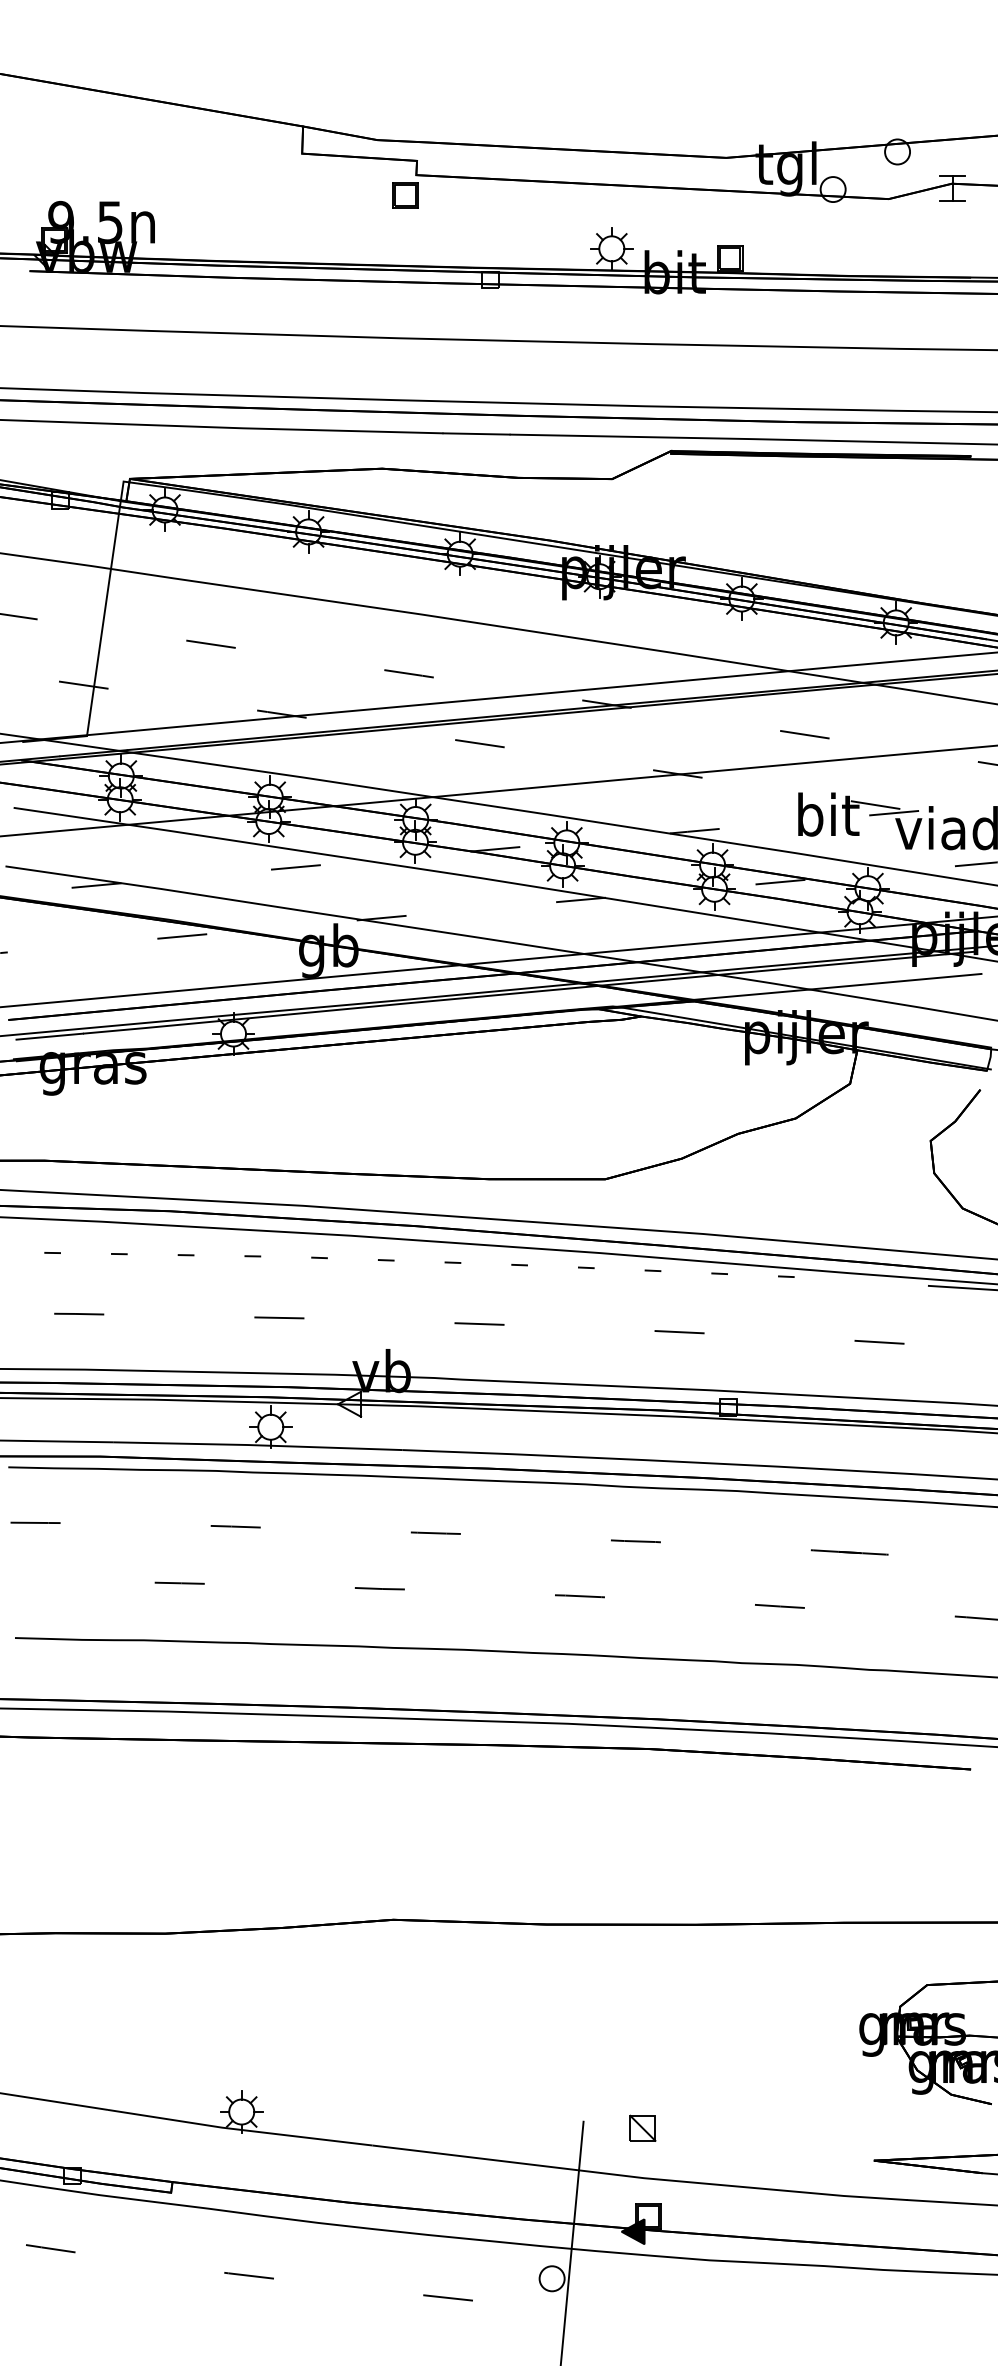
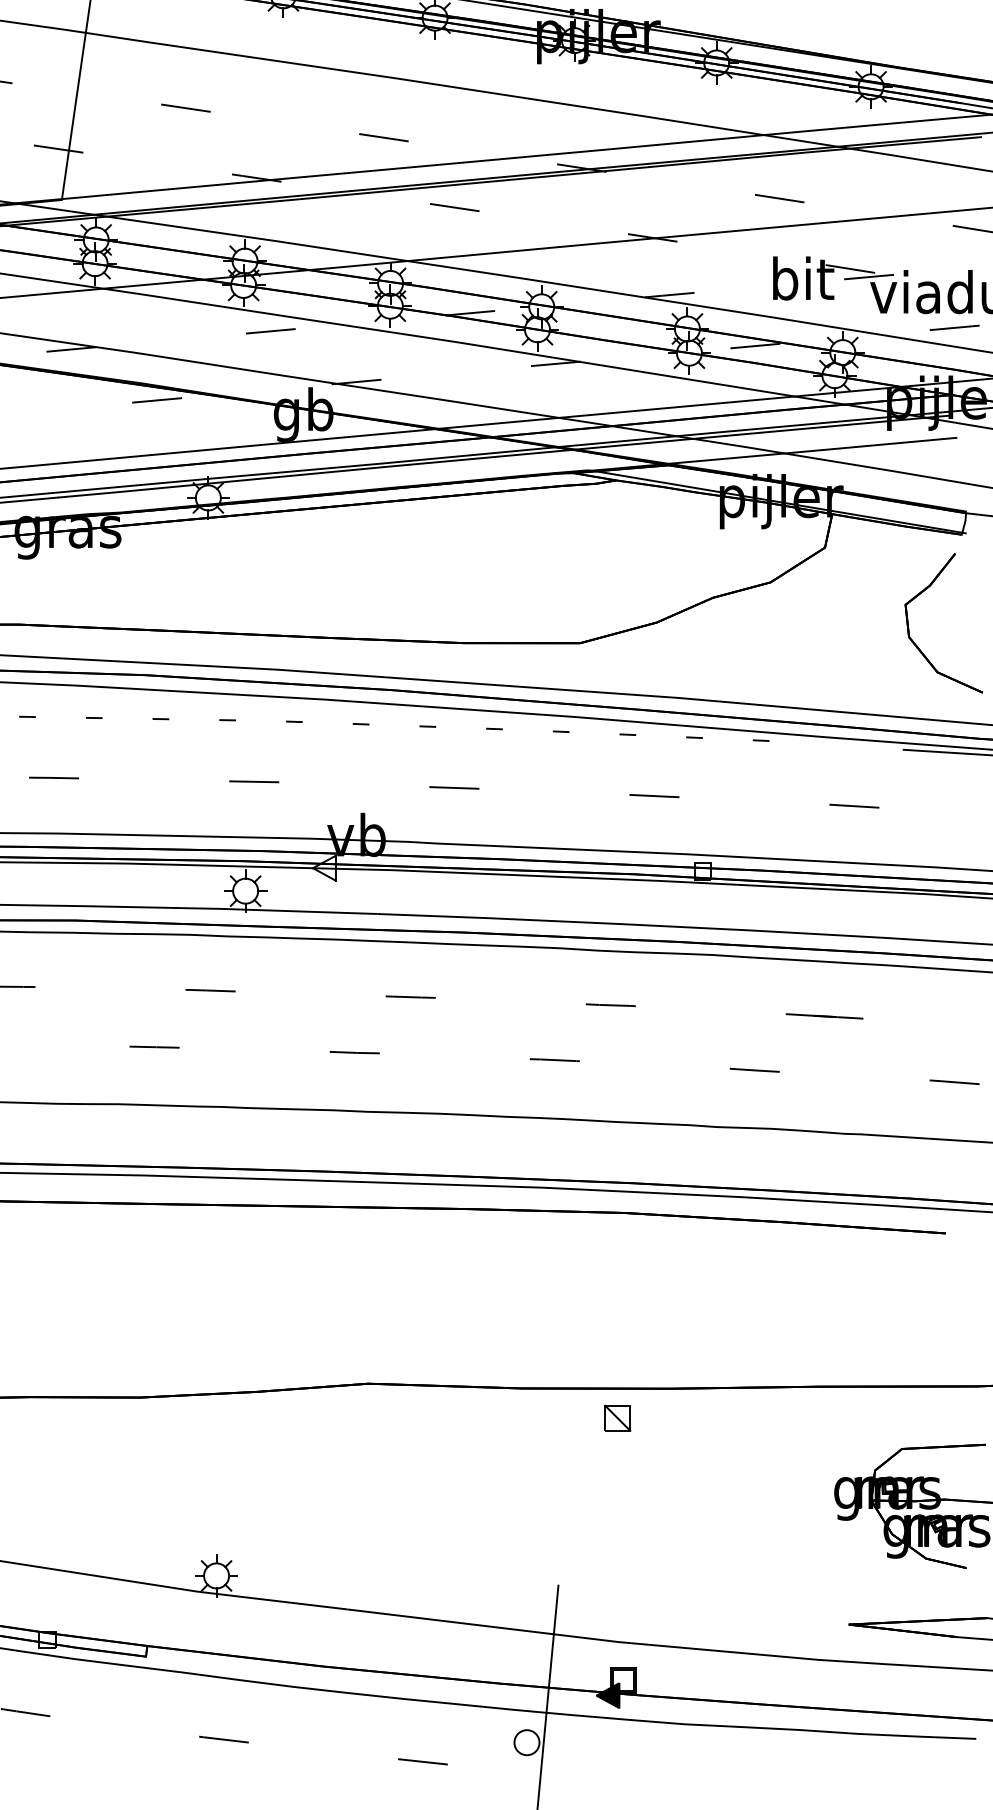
part: (642, 2127) -> (617, 1417), moved

